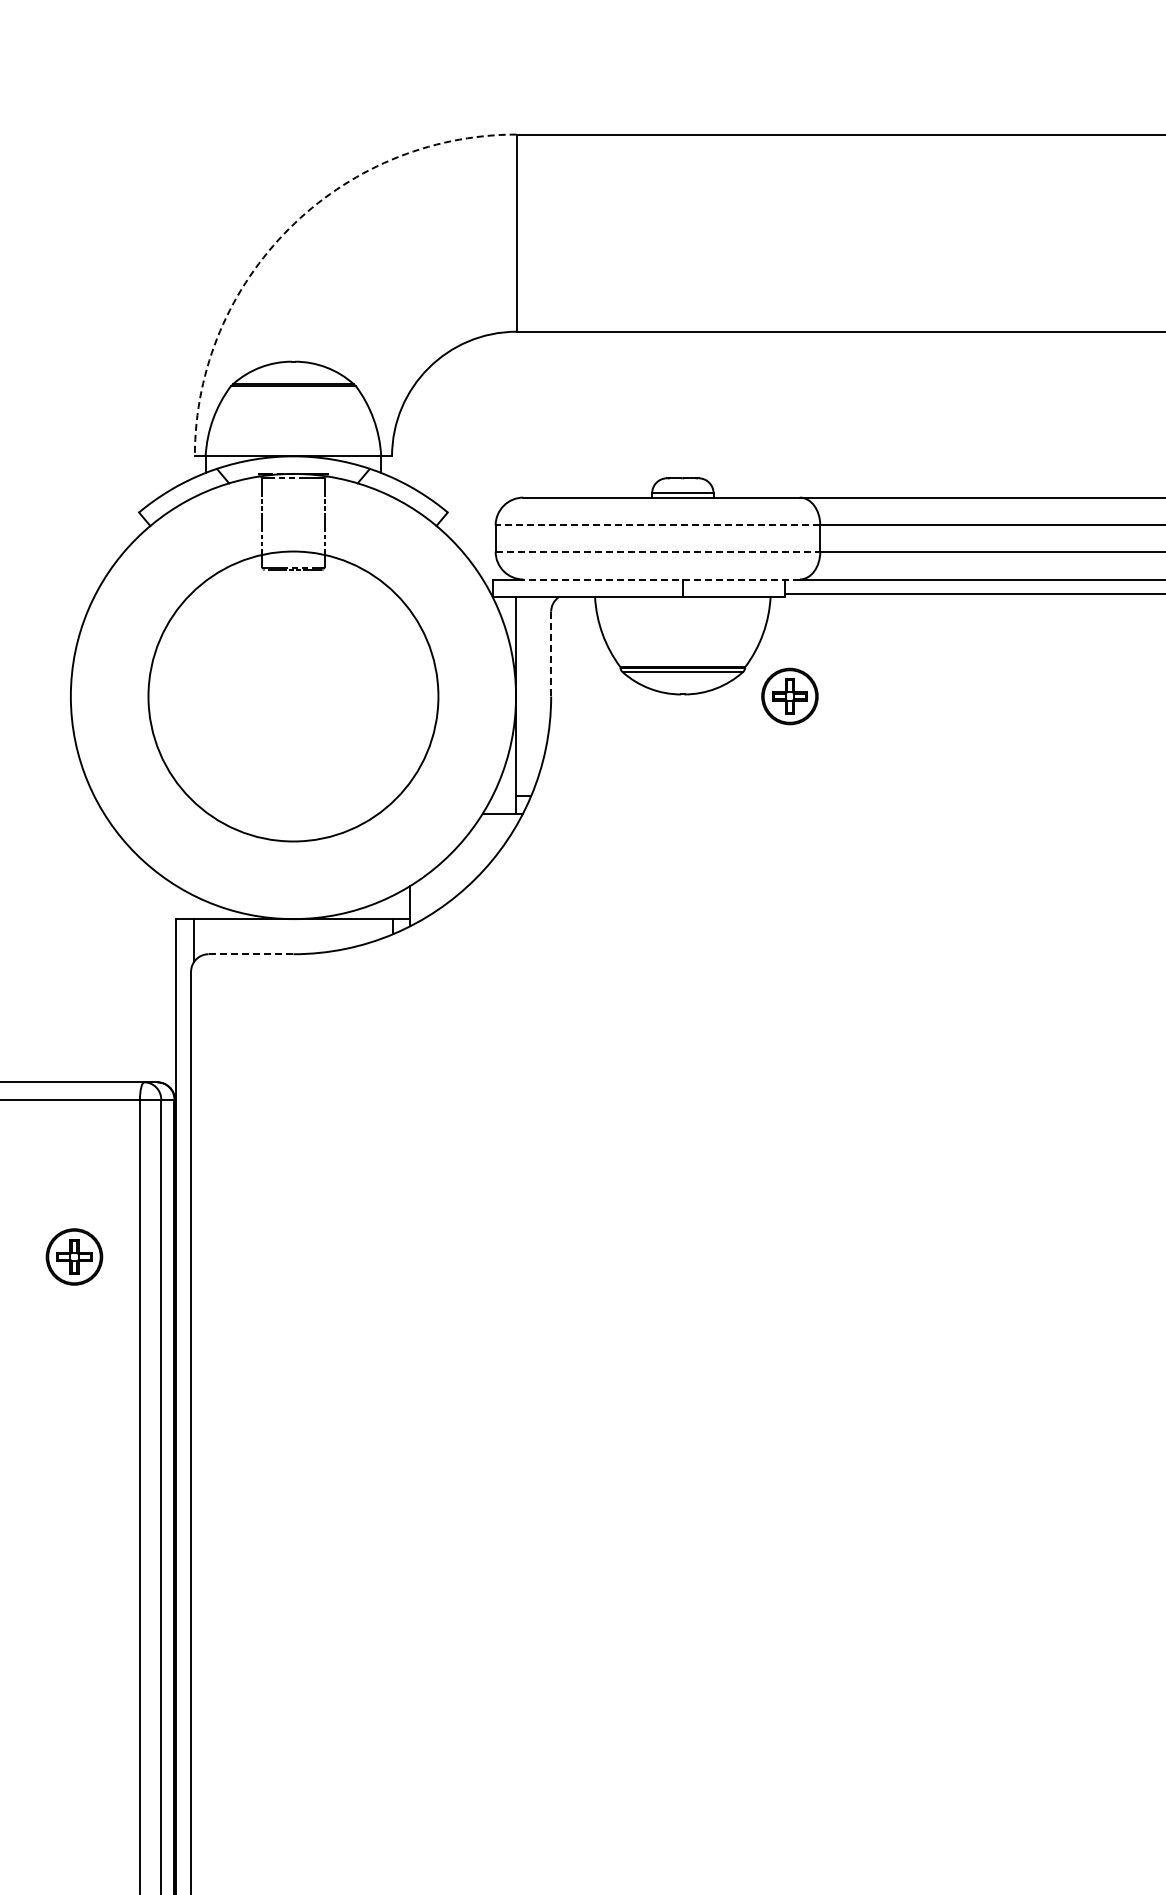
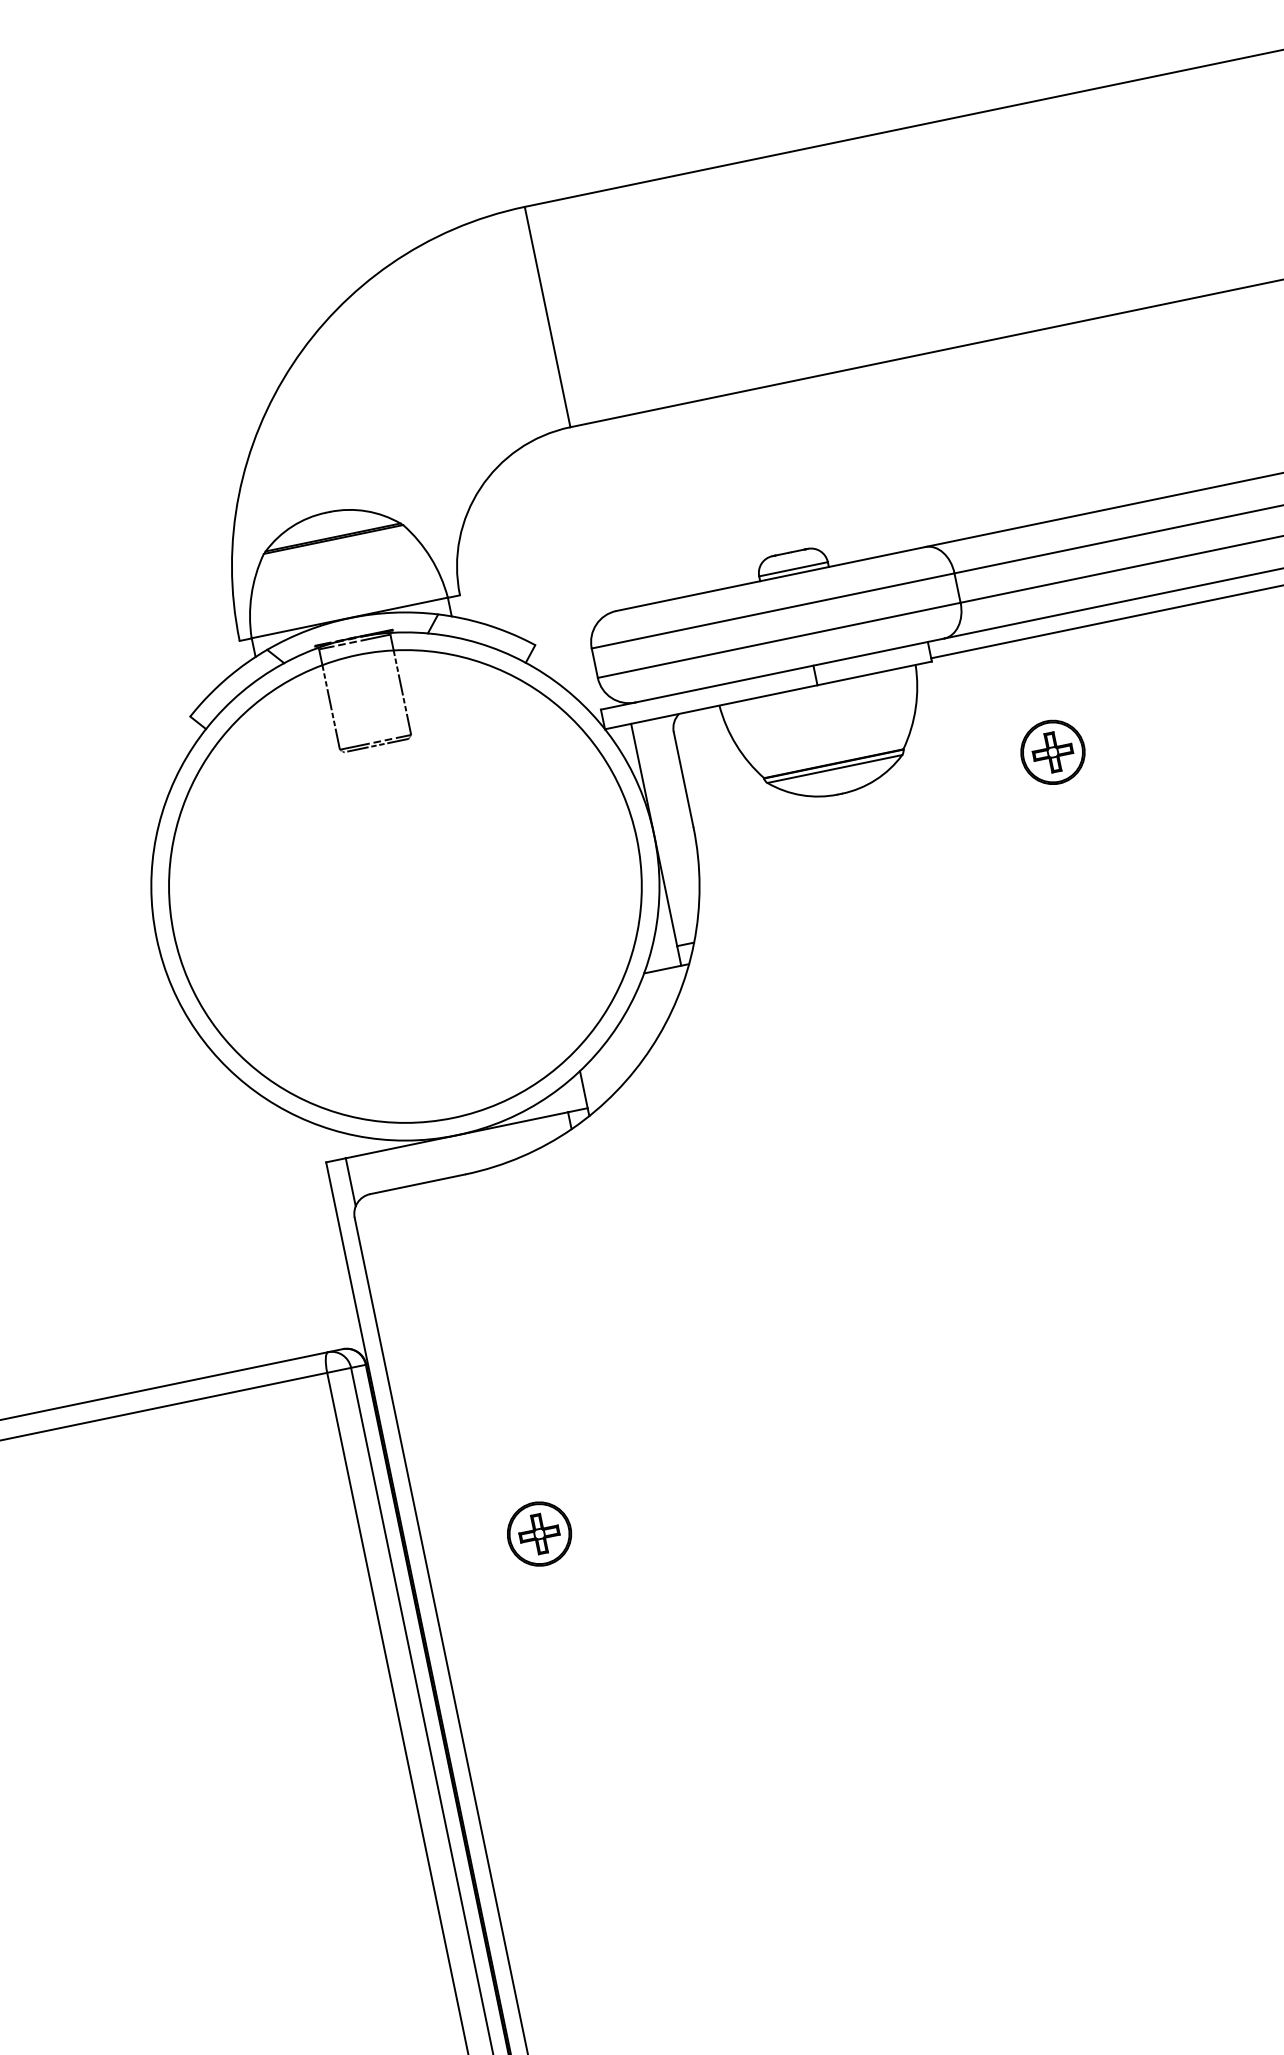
arc: (289, 228) -> (292, 364), dashed -> solid
line: (657, 525) -> (772, 611), dashed -> solid
line: (658, 551) -> (779, 639), dashed -> solid
line: (661, 579) -> (789, 670), dashed -> solid
line: (551, 654) -> (684, 779), dashed -> solid
circle: (293, 696) -> (405, 886), size x1.43
part: (789, 696) -> (1052, 752), moved
line: (250, 954) -> (417, 1184), dashed -> solid
part: (74, 1256) -> (539, 1533), moved

